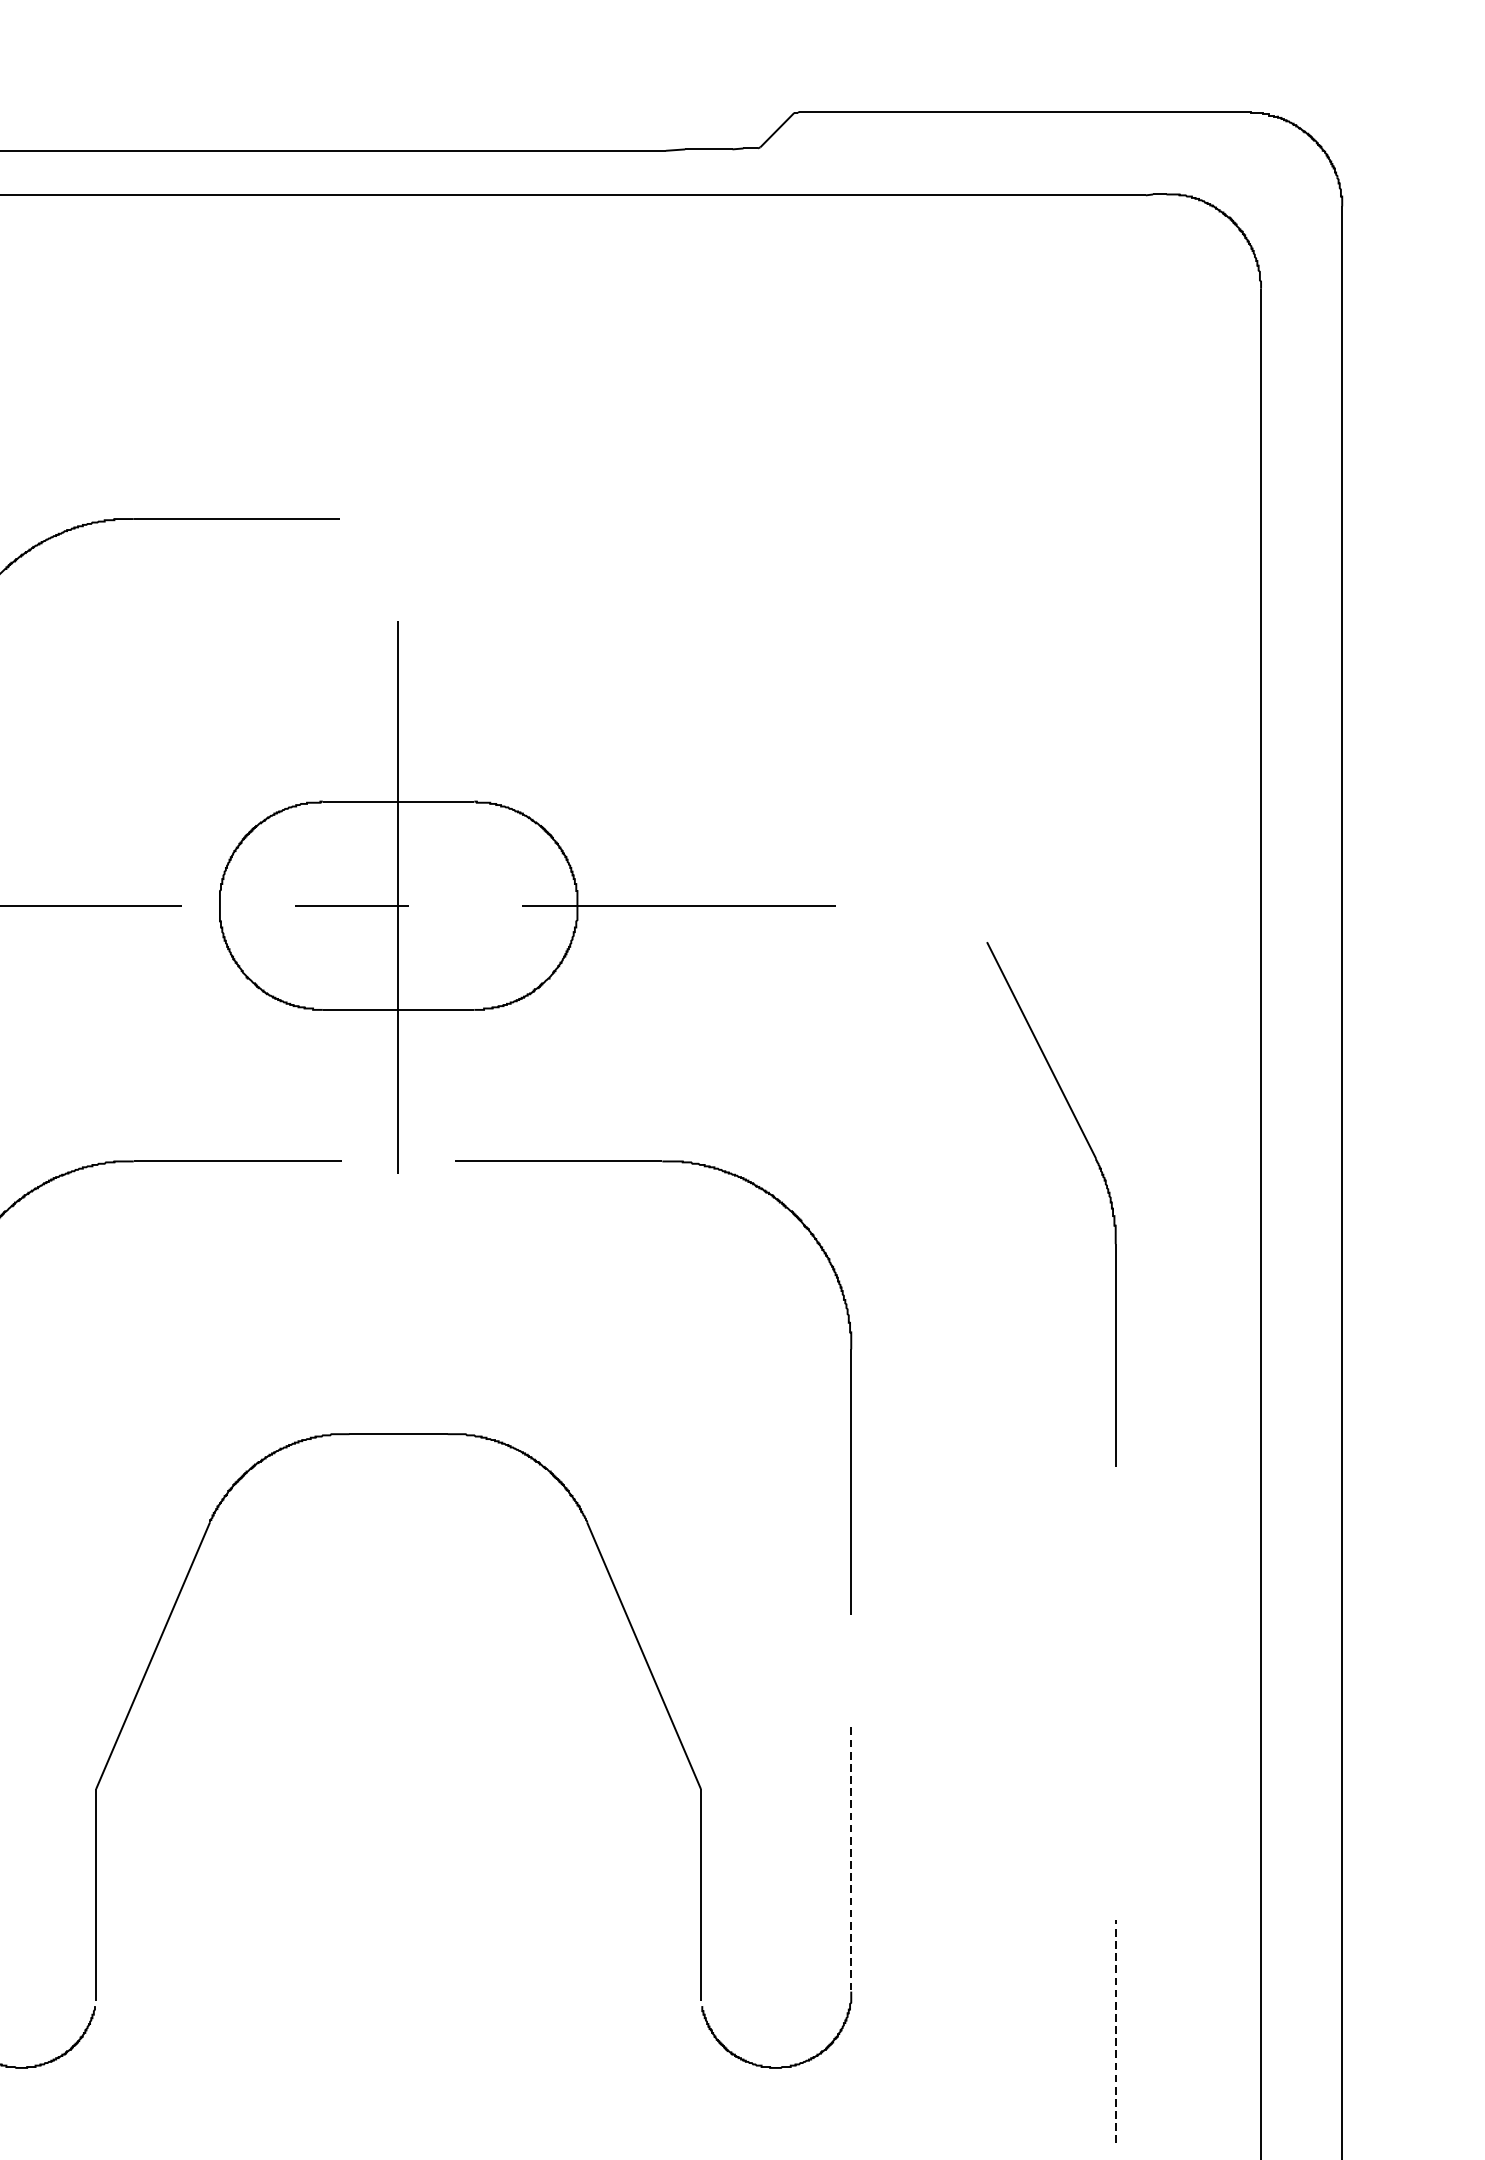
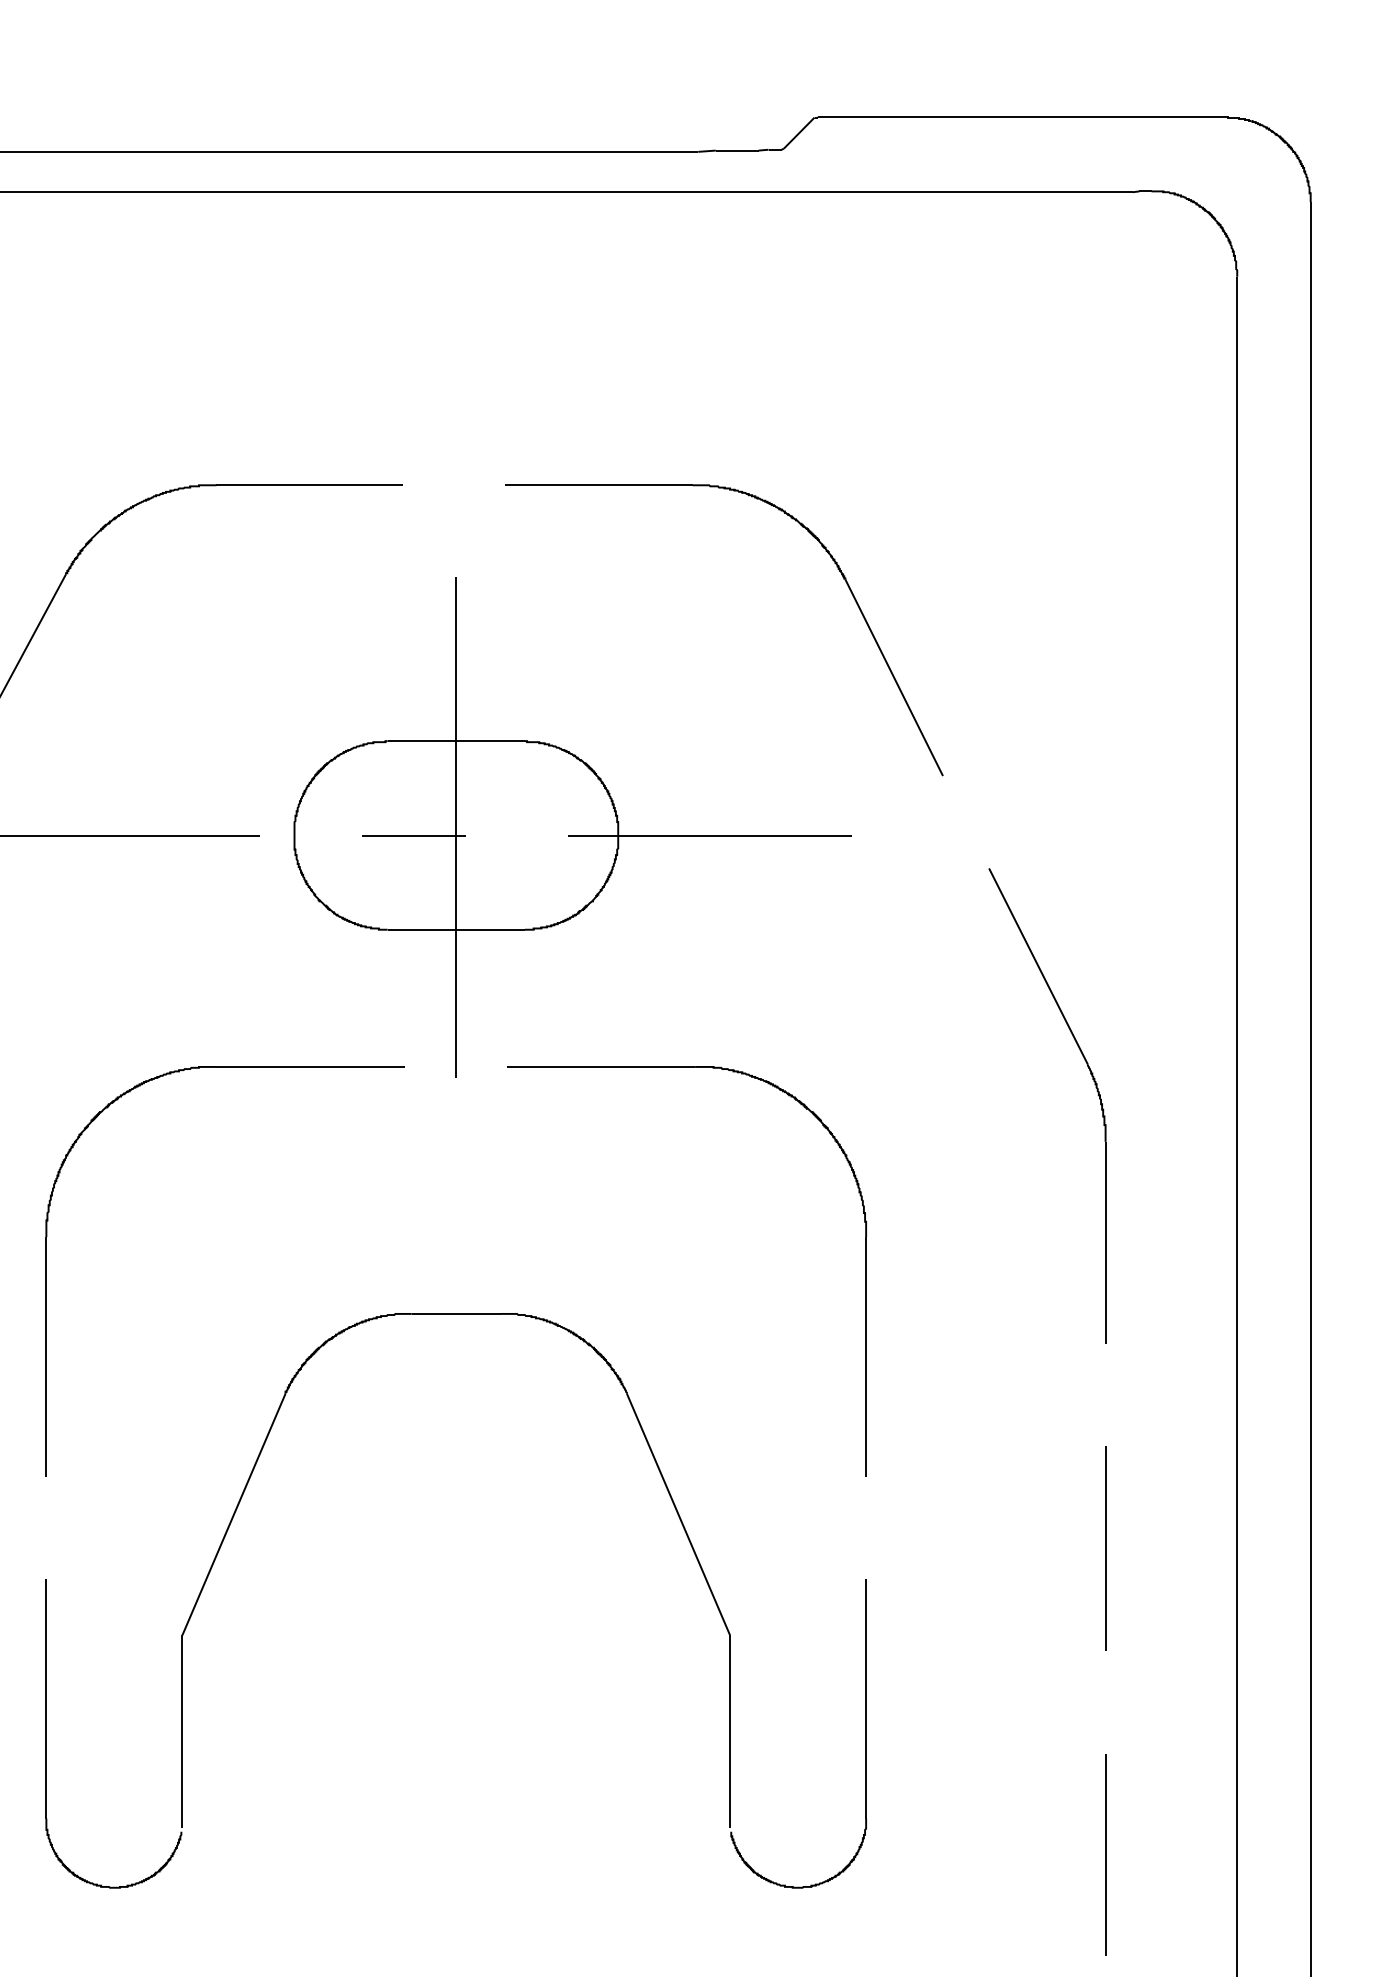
part: (806, 592) -> (825, 551), added
line: (1115, 1693) -> (1105, 1548), added
line: (851, 1860) -> (866, 1699), dashed -> solid
line: (1115, 2032) -> (1105, 1855), dashed -> solid

